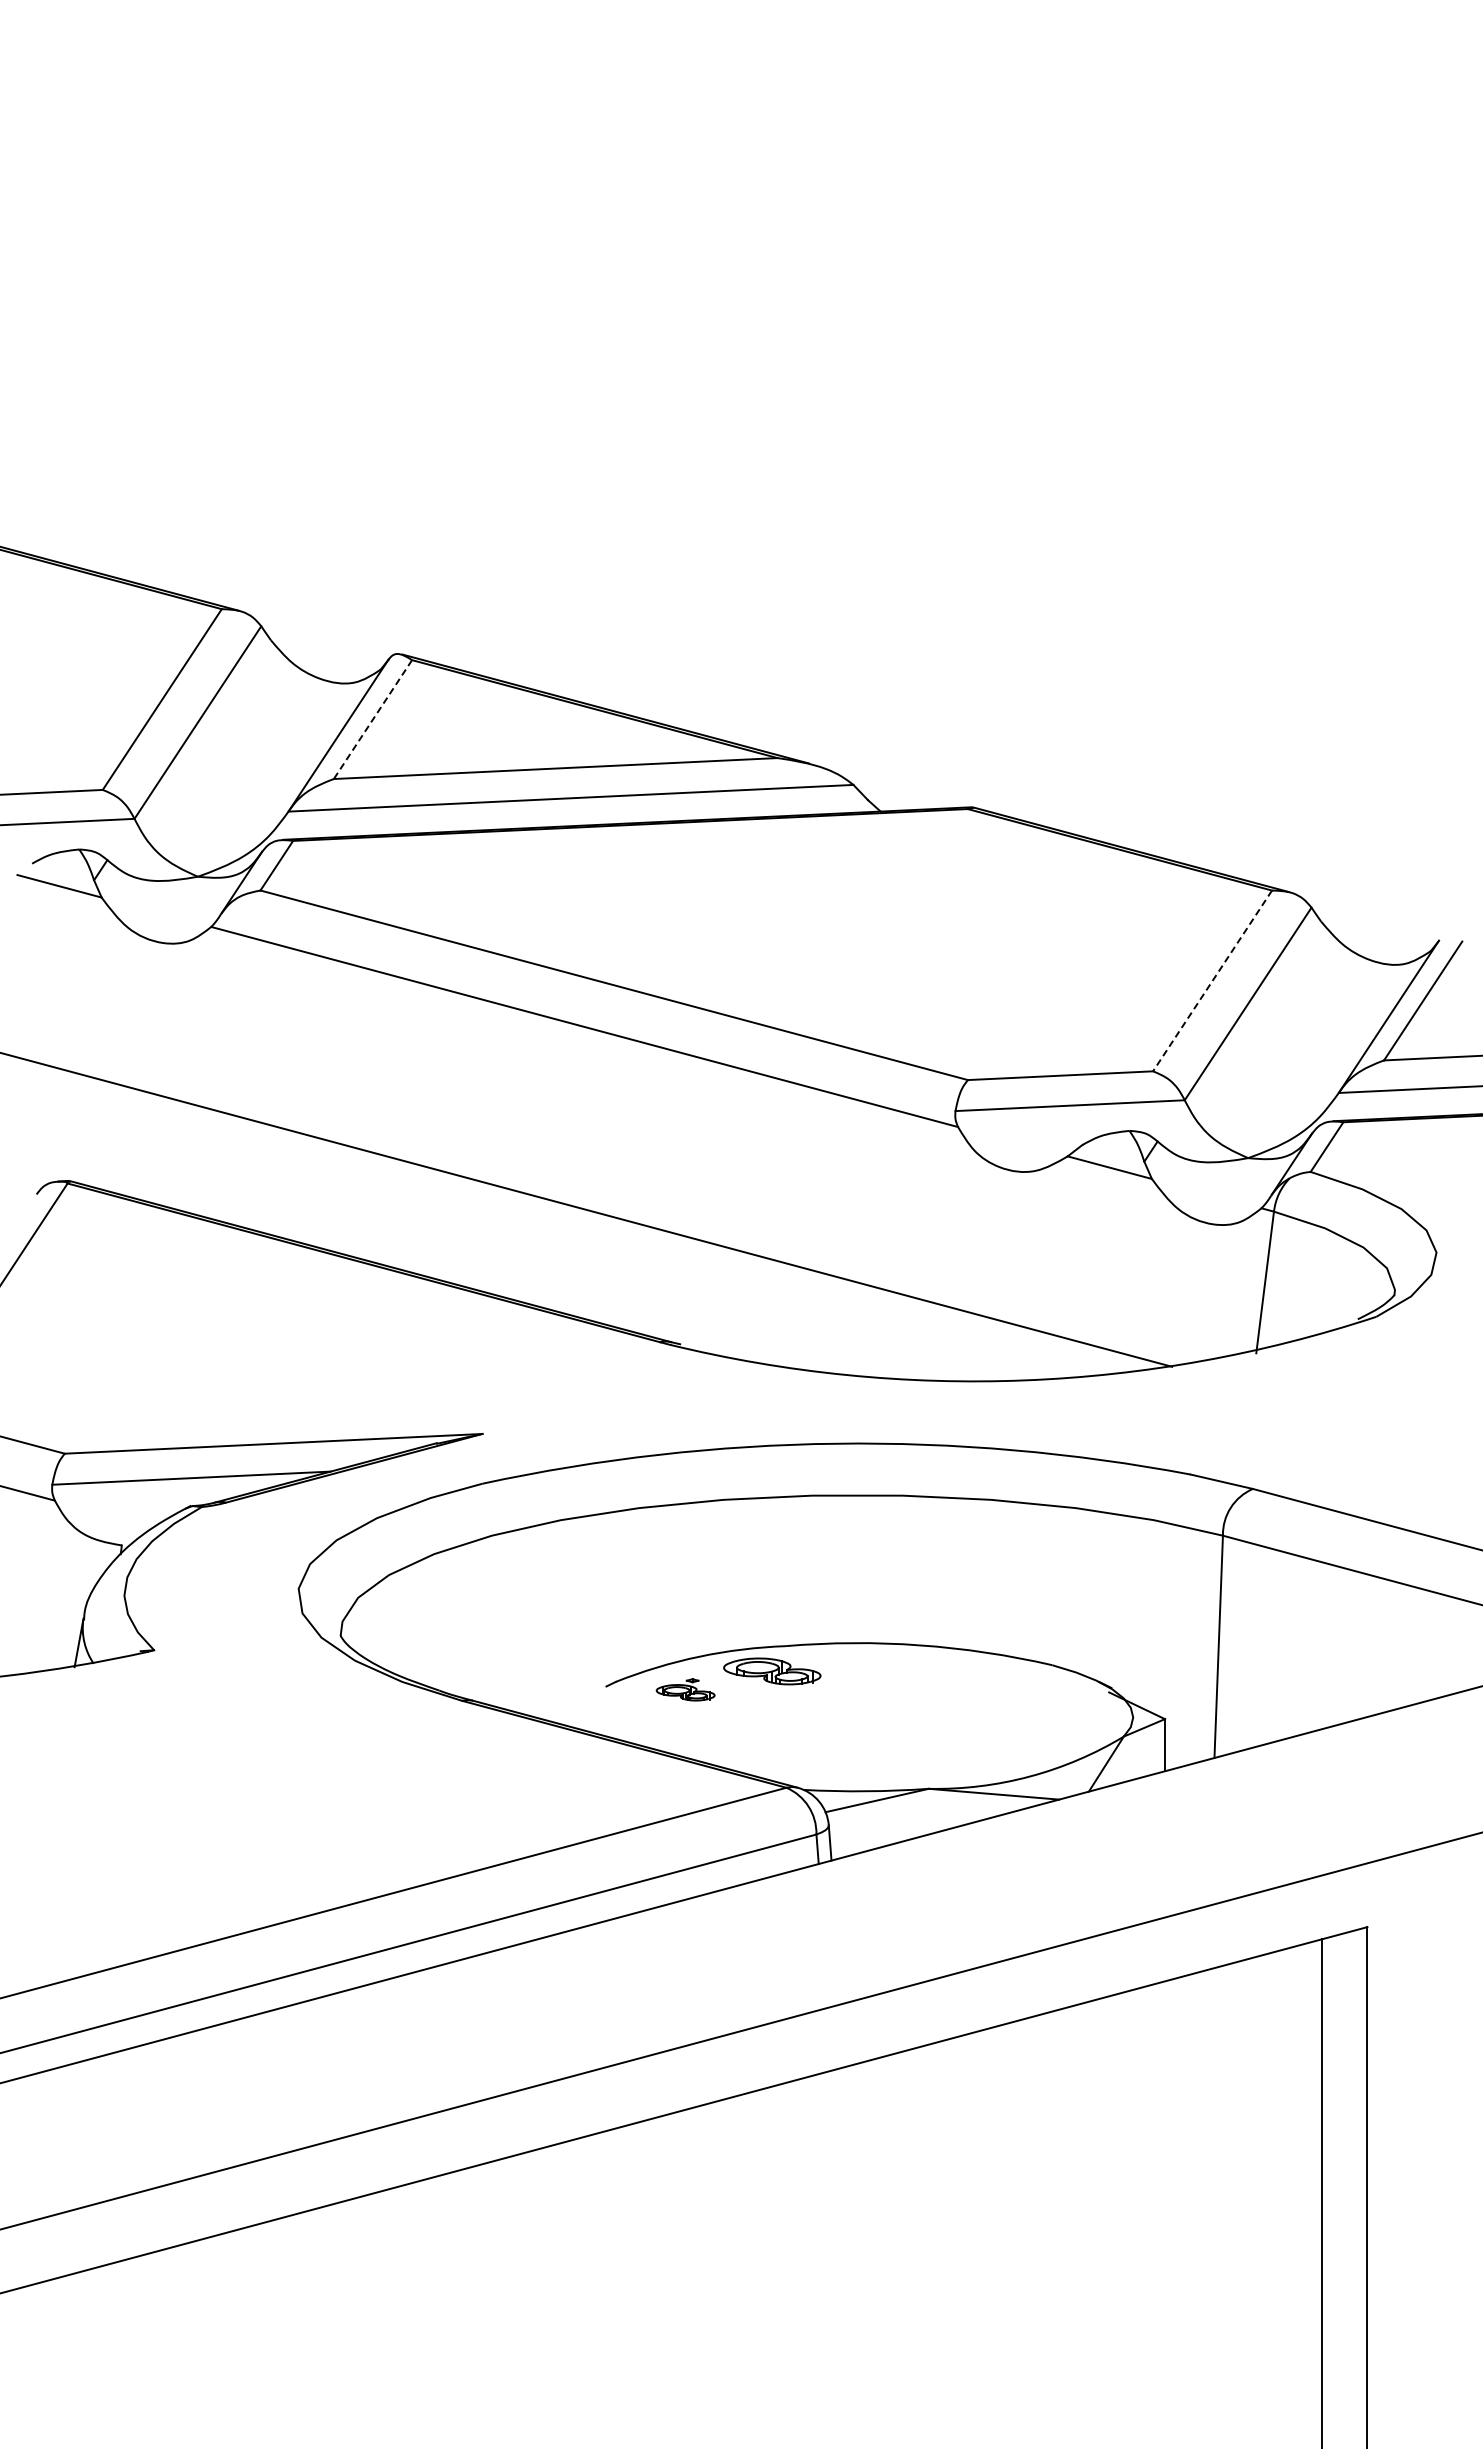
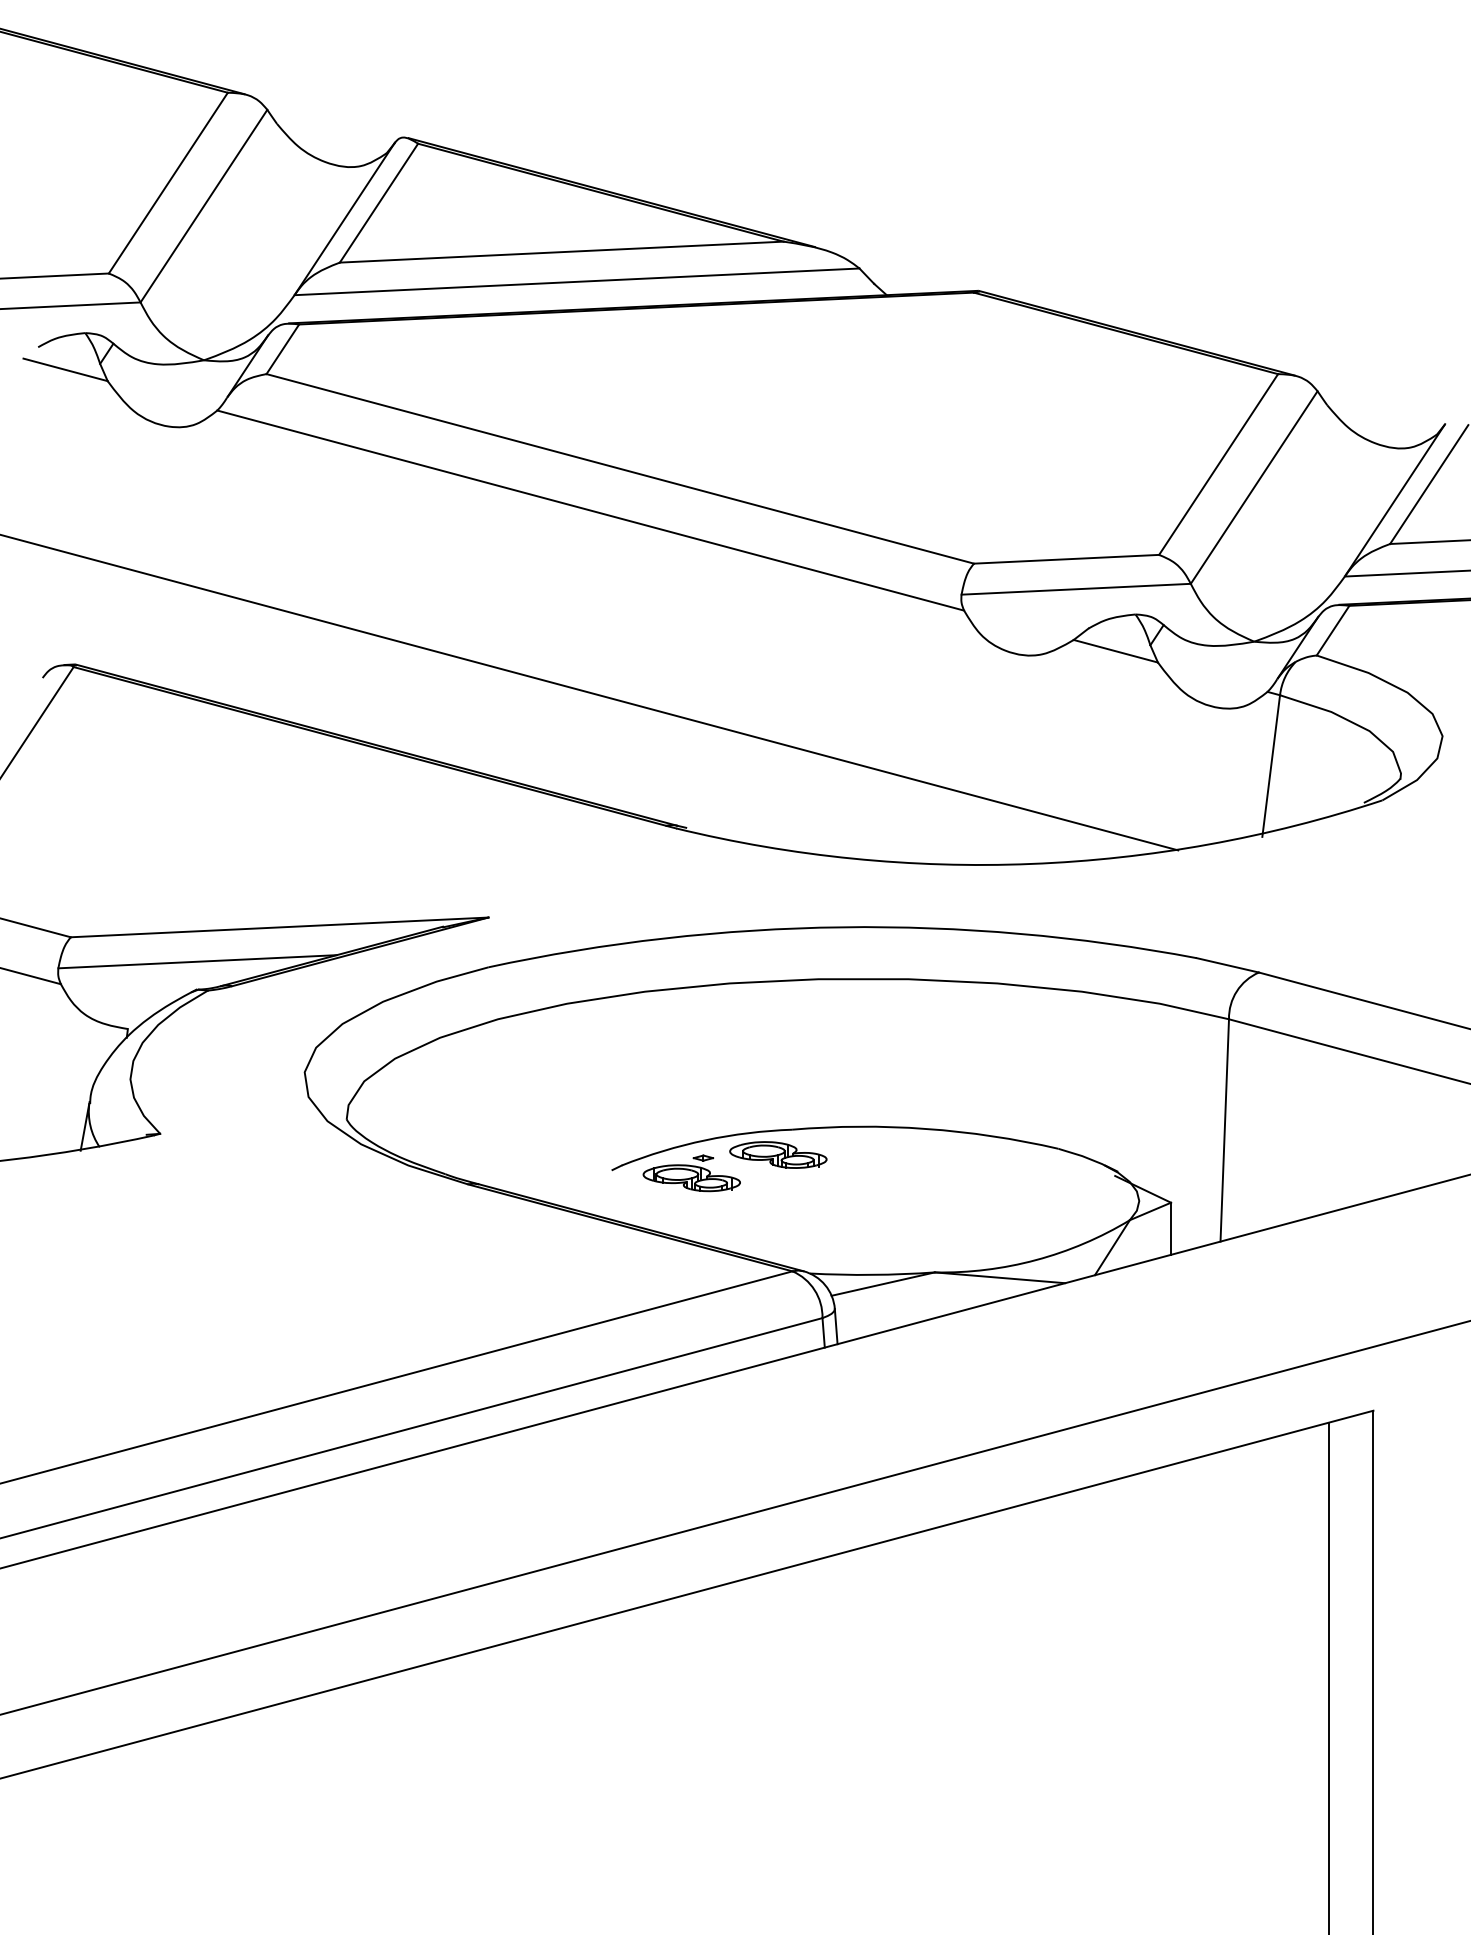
line: (372, 720) -> (378, 204), dashed -> solid
line: (1212, 981) -> (1218, 465), dashed -> solid
part: (685, 1689) -> (691, 1173), size x1.67

